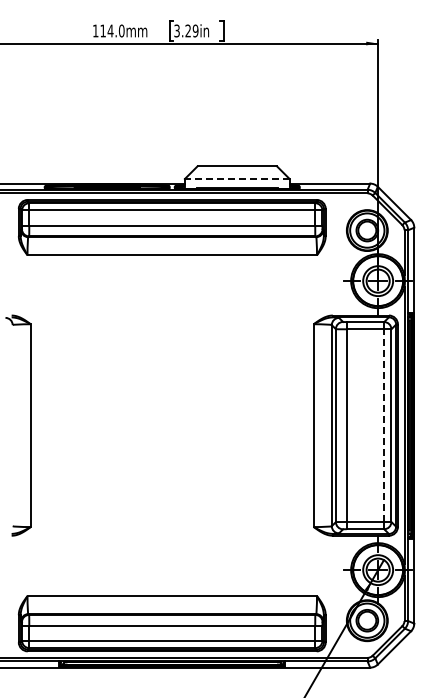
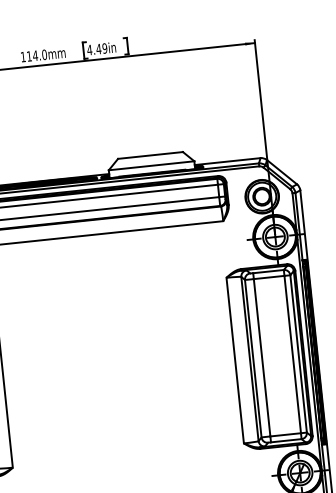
text: (182, 30) -> (94, 49), 3.29in -> 4.49in
line: (236, 179) -> (151, 166), dashed -> solid
line: (384, 425) -> (292, 354), dashed -> solid

